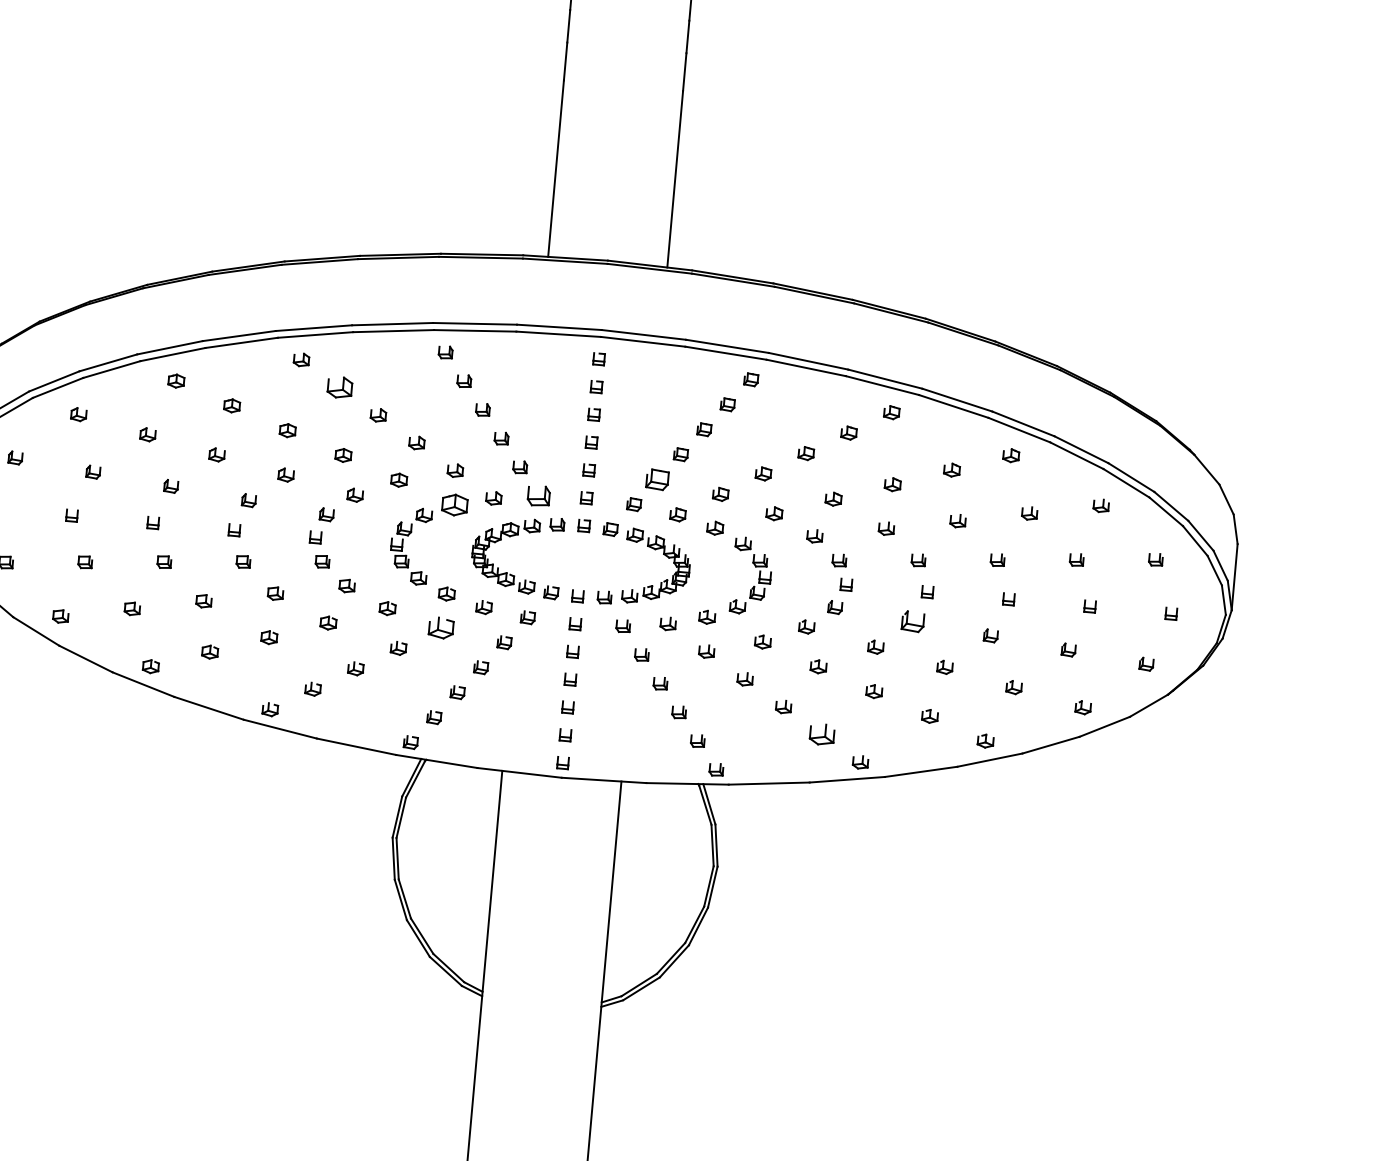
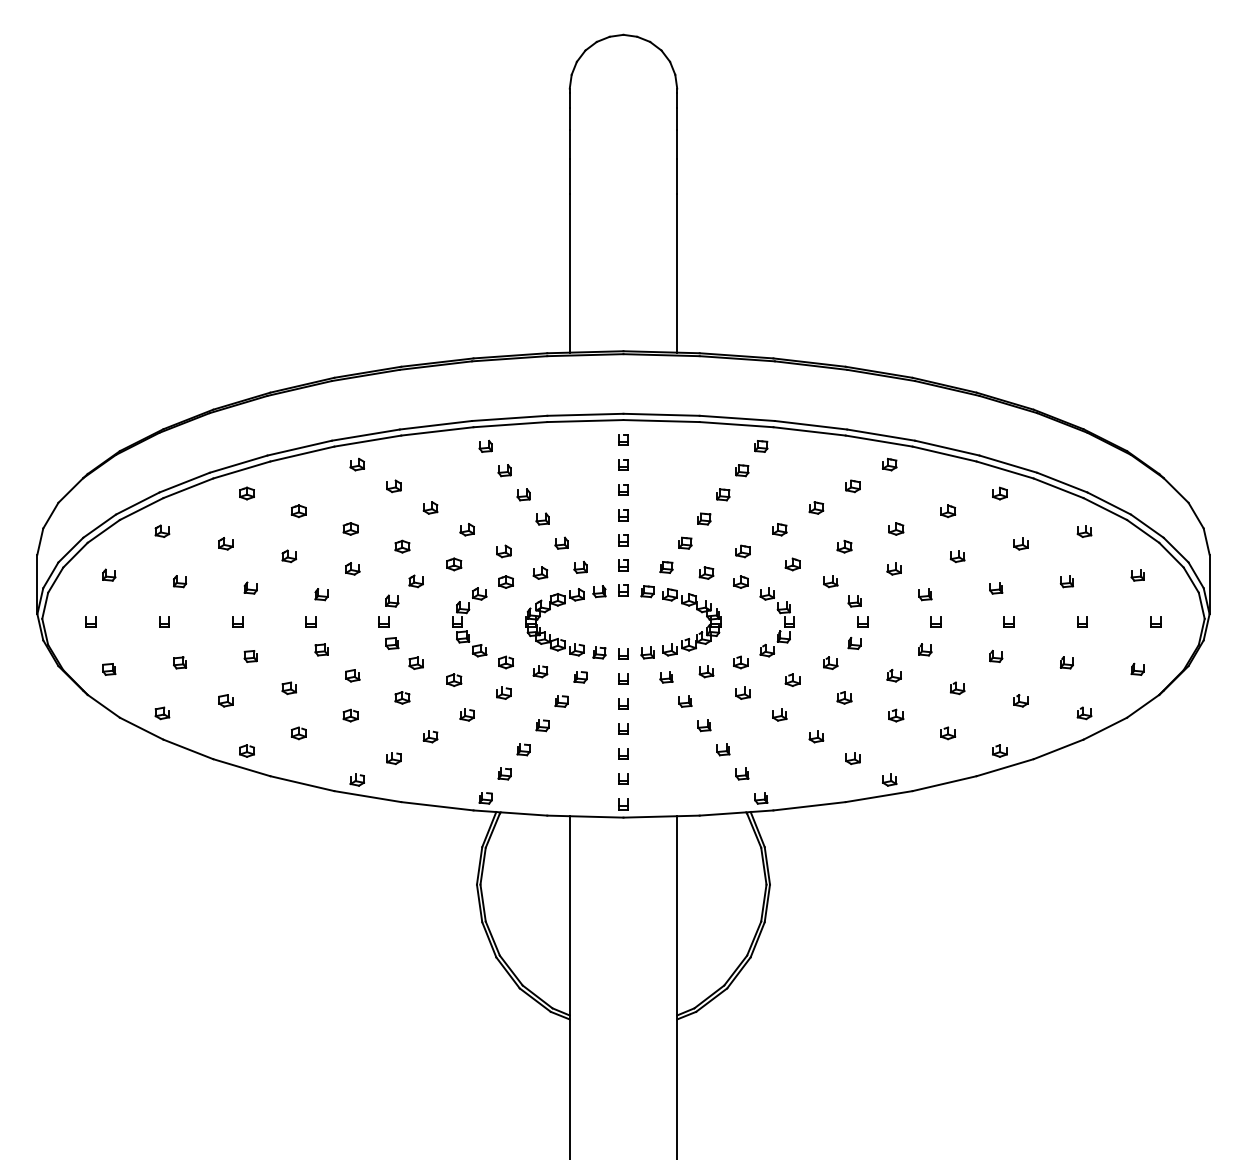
part: (339, 387) -> (393, 486), size x0.62
part: (657, 478) -> (685, 542), size x0.62
part: (538, 496) -> (580, 567), size x0.62
part: (454, 504) -> (505, 581), size x0.62
part: (913, 621) -> (925, 649), size x0.62
part: (441, 627) -> (503, 692), size x0.62
part: (821, 734) -> (852, 758), size x0.62

